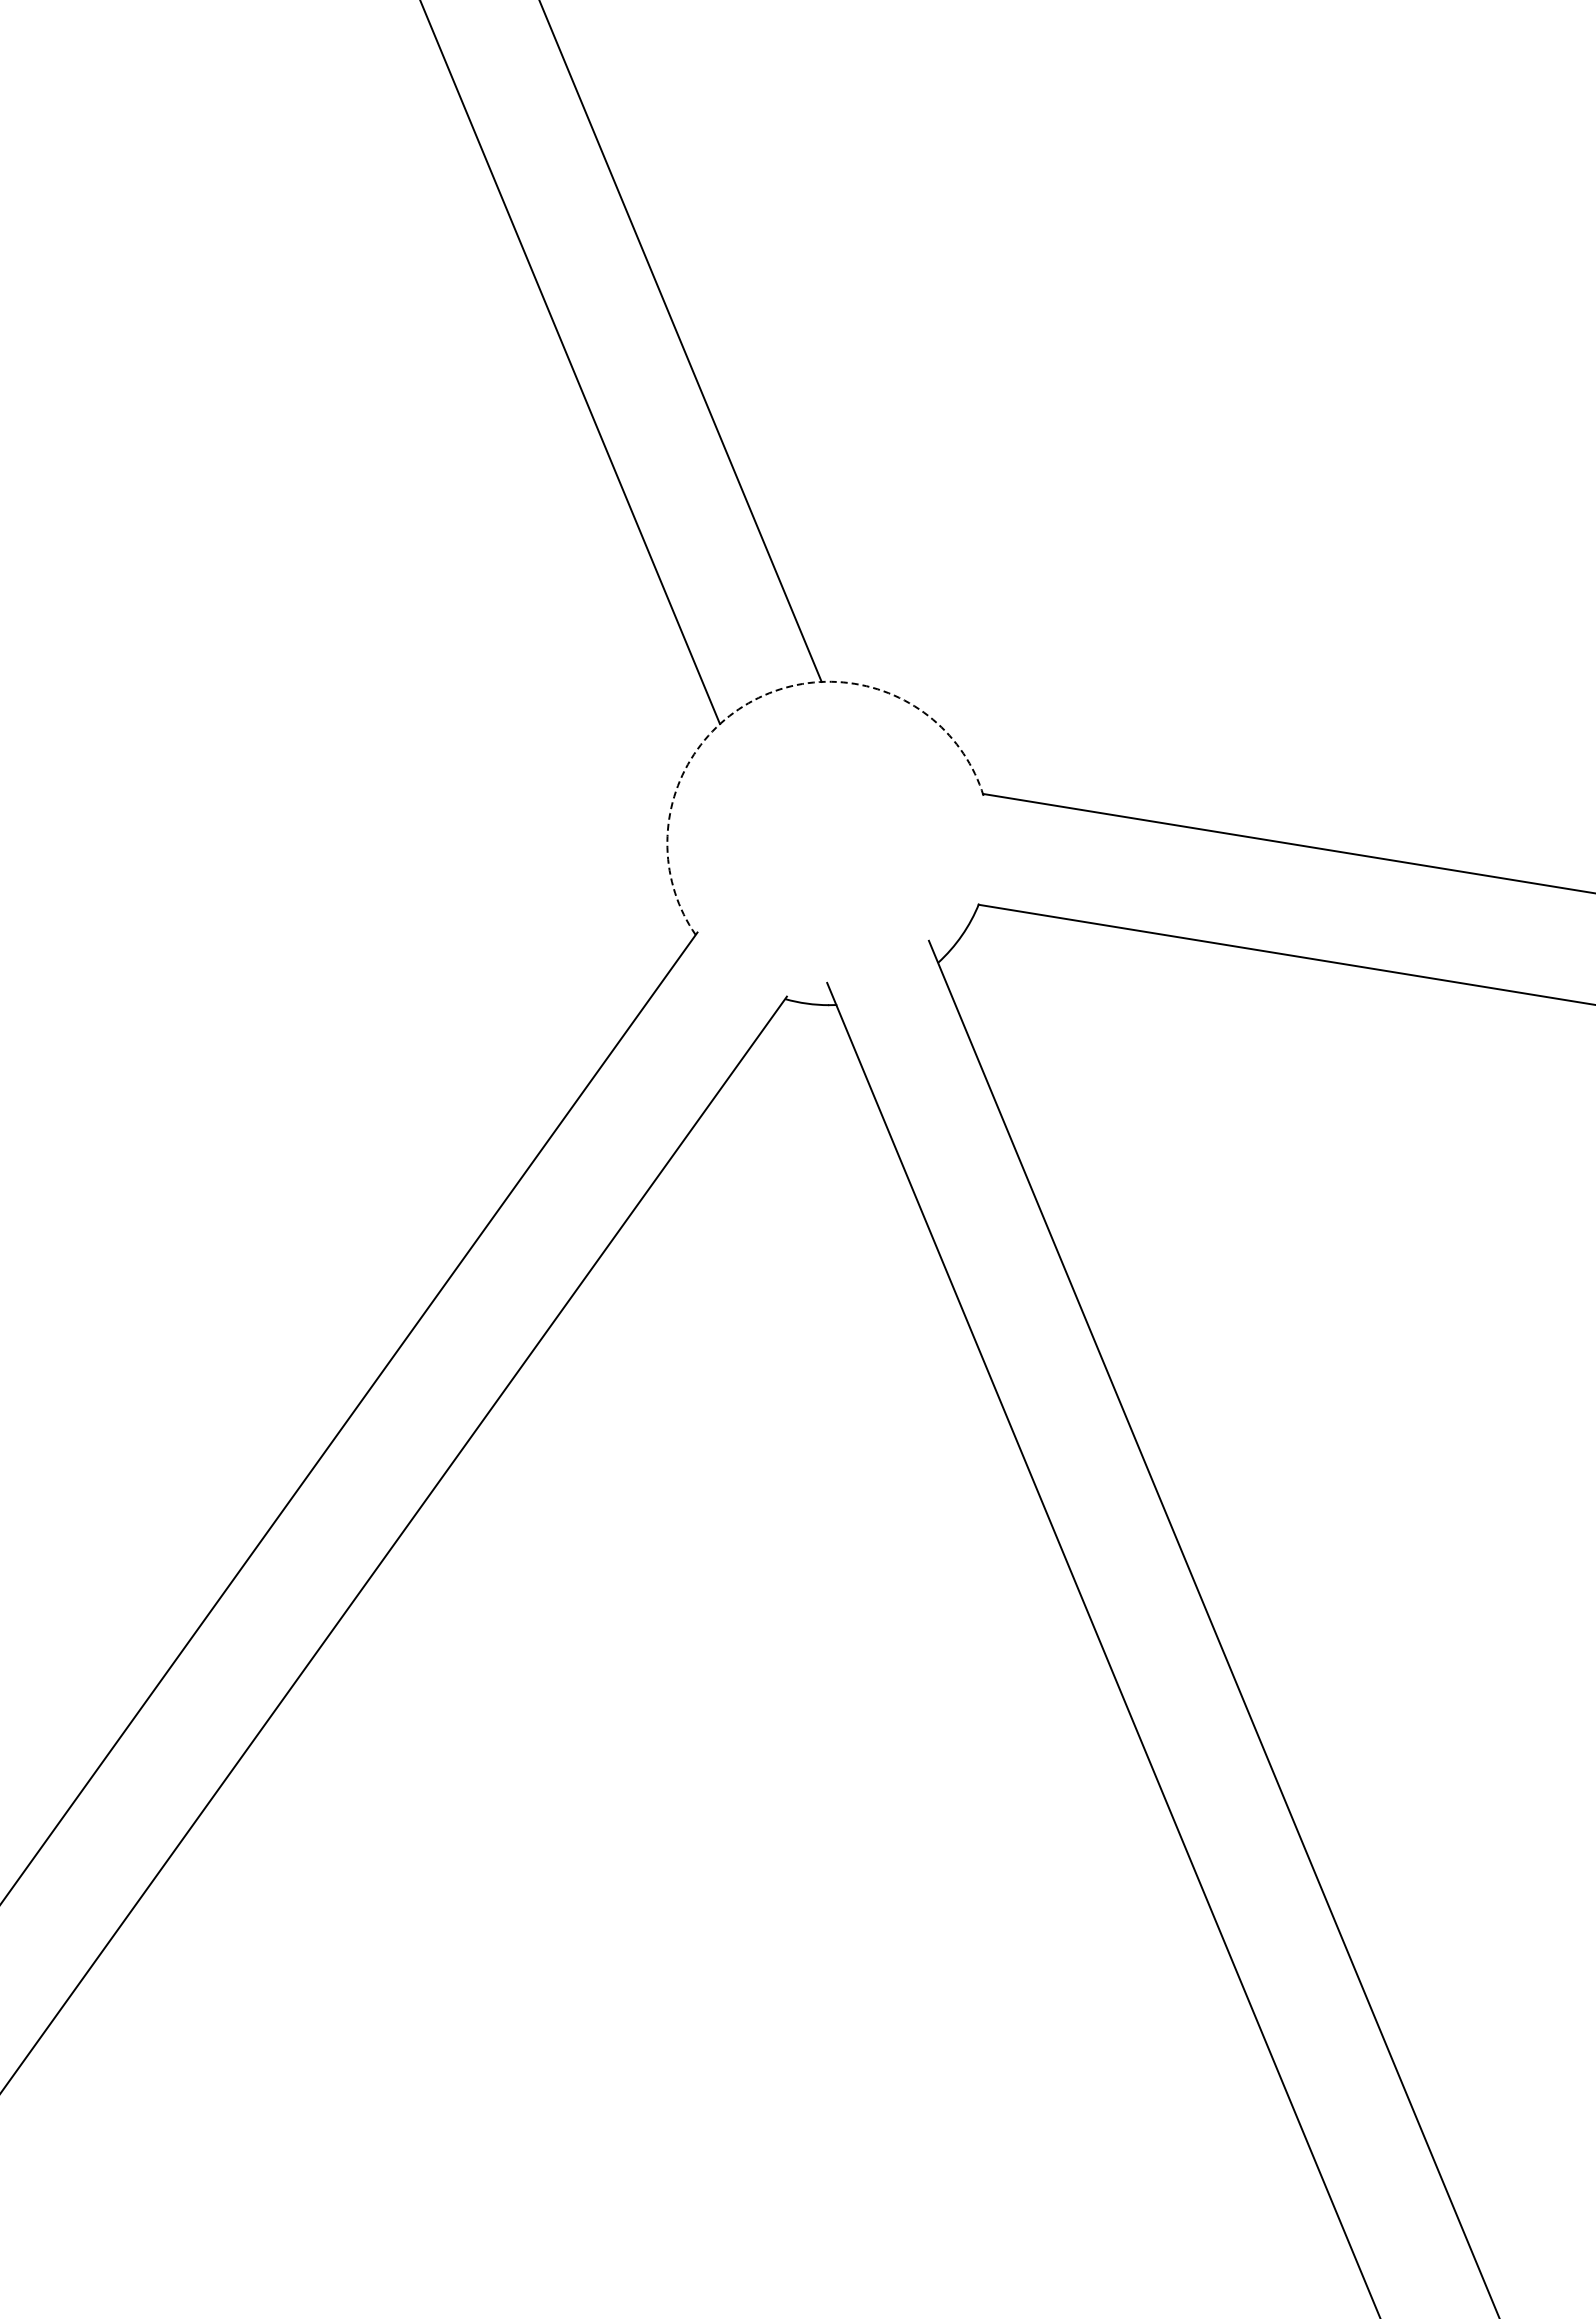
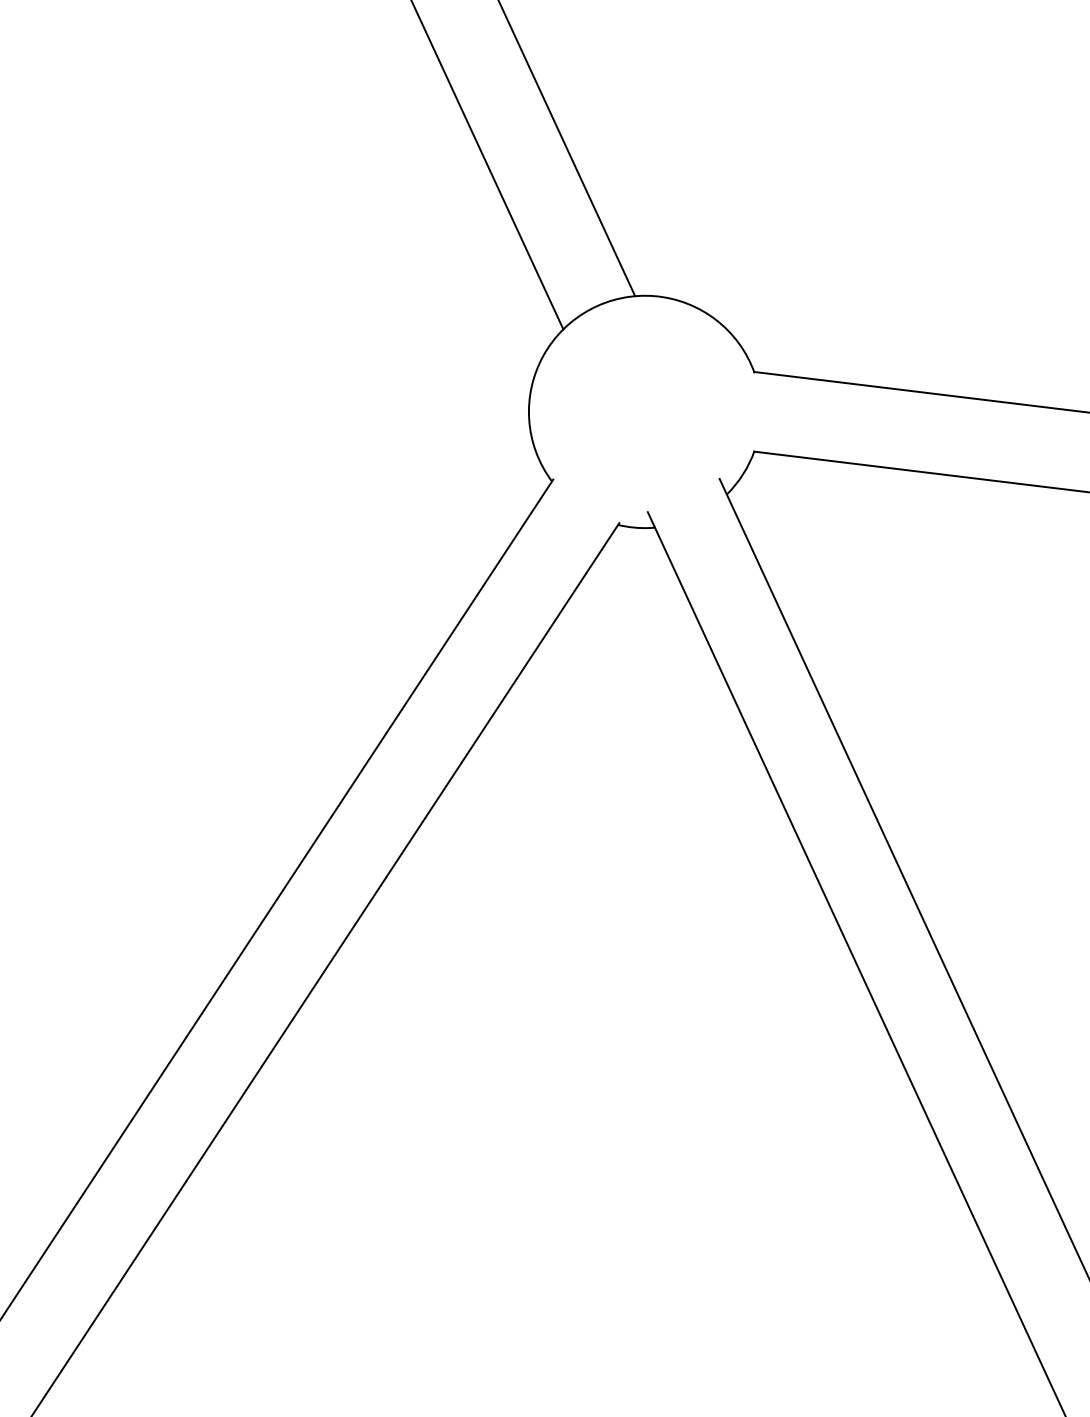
arc: (758, 697) -> (590, 309), dashed -> solid

